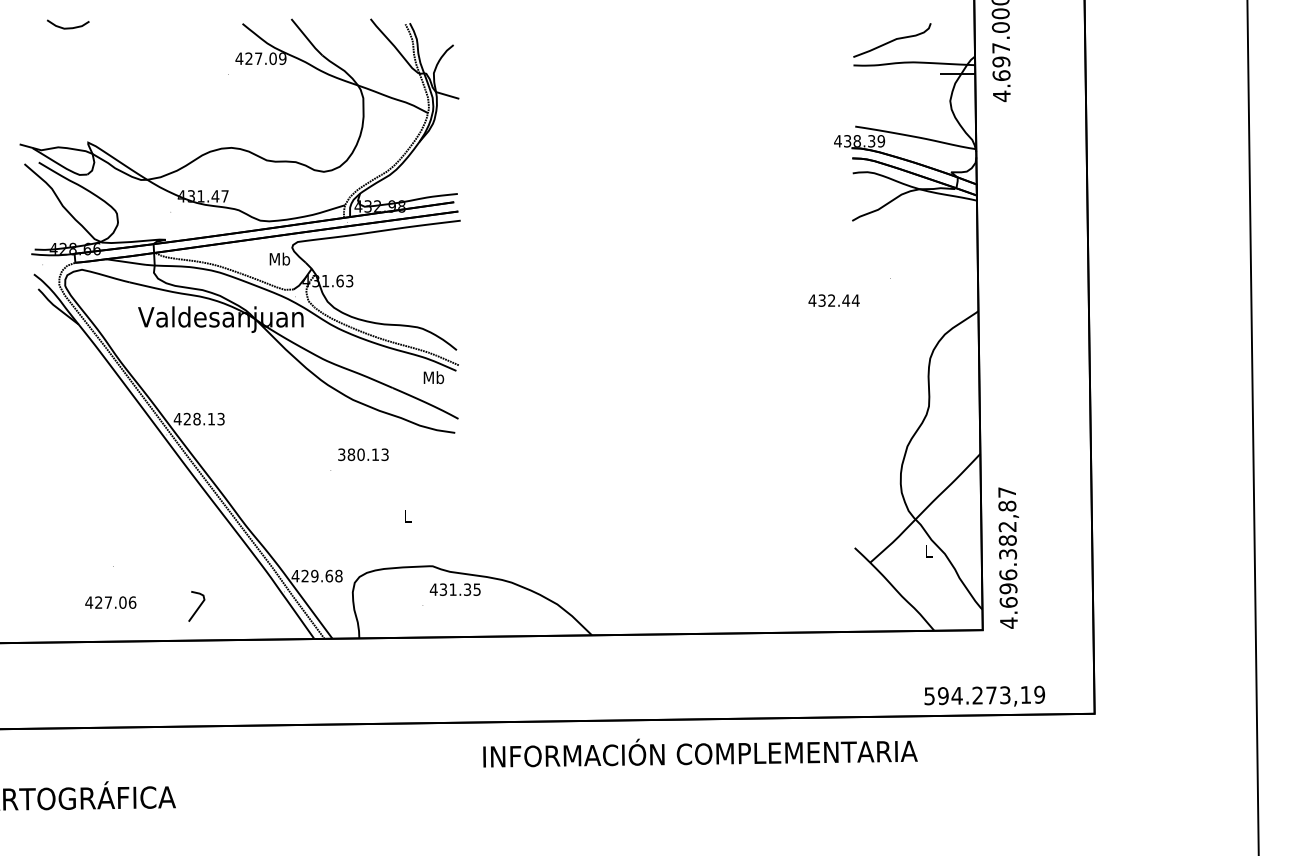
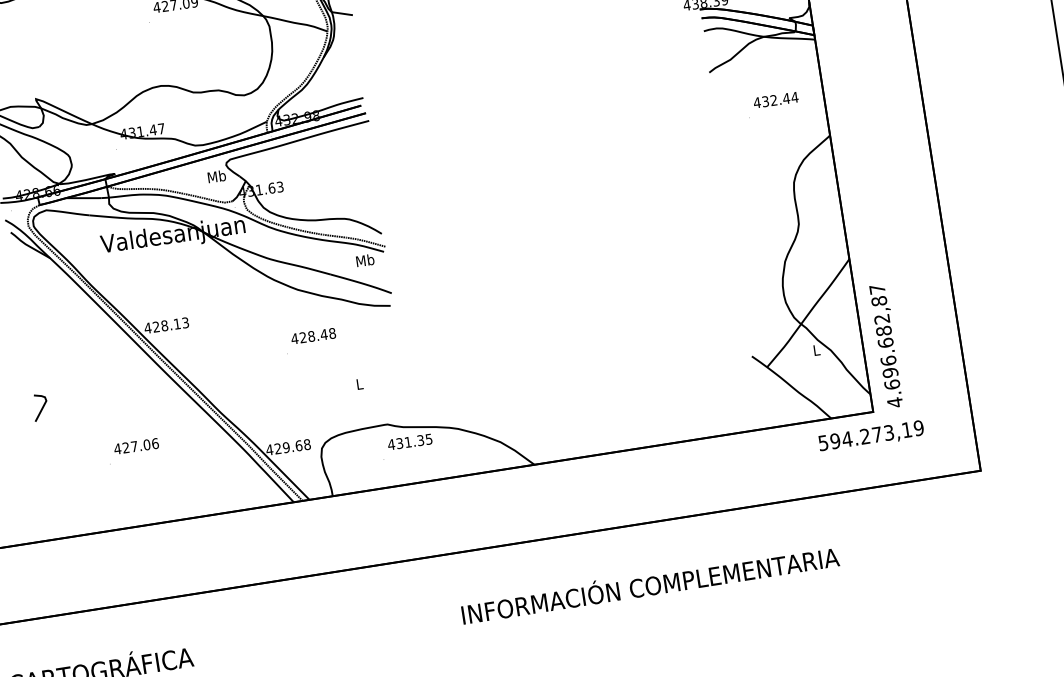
text: (833, 300) -> (775, 100), moved
text: (362, 454) -> (312, 336), 380.13 -> 428.48
text: (1008, 553) -> (886, 342), 4.696.382,87 -> 4.696.682,87
text: (110, 602) -> (136, 446), moved
line: (197, 607) -> (41, 408), moved
text: (984, 695) -> (871, 435), moved
text: (700, 752) -> (650, 584), moved

